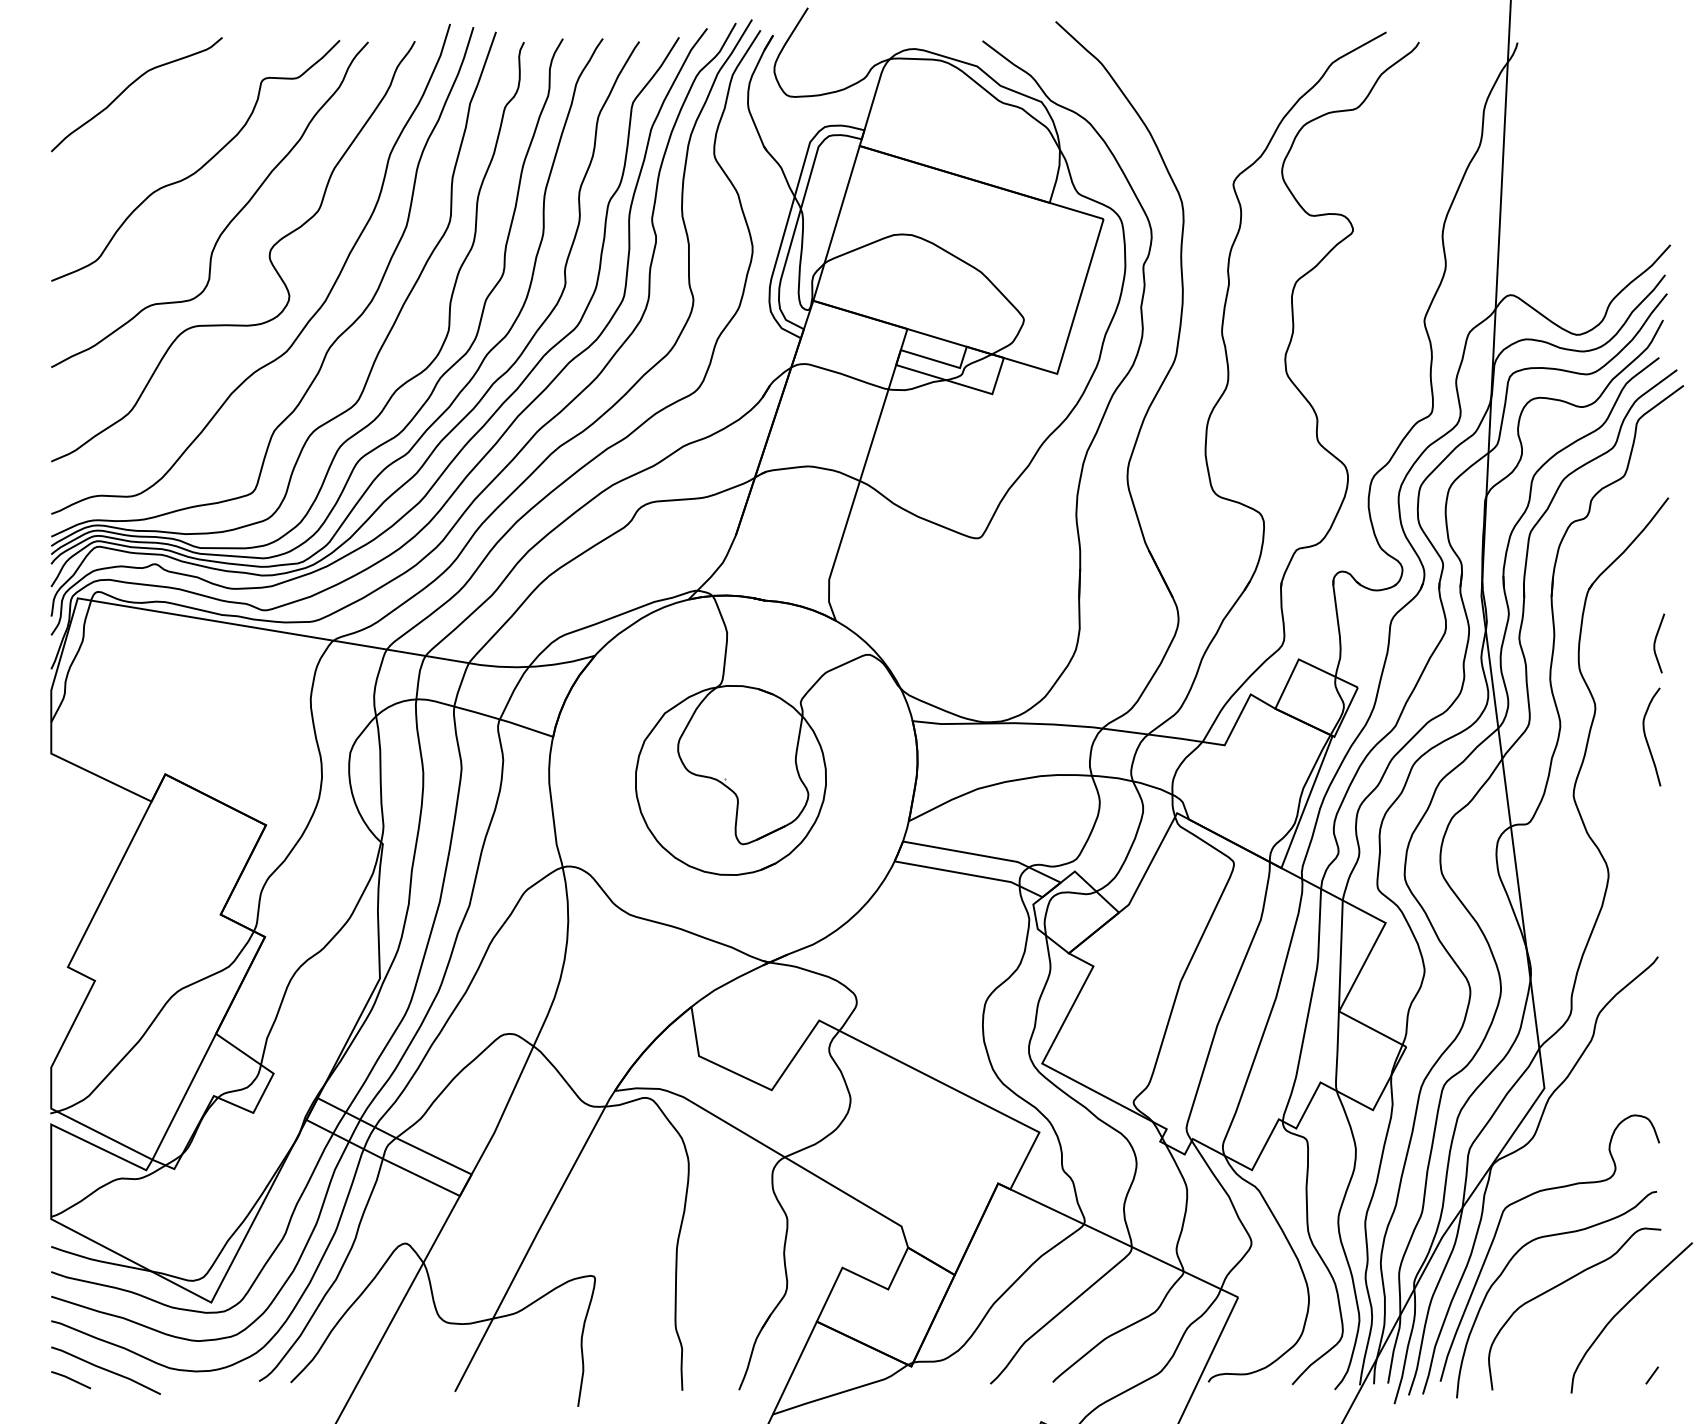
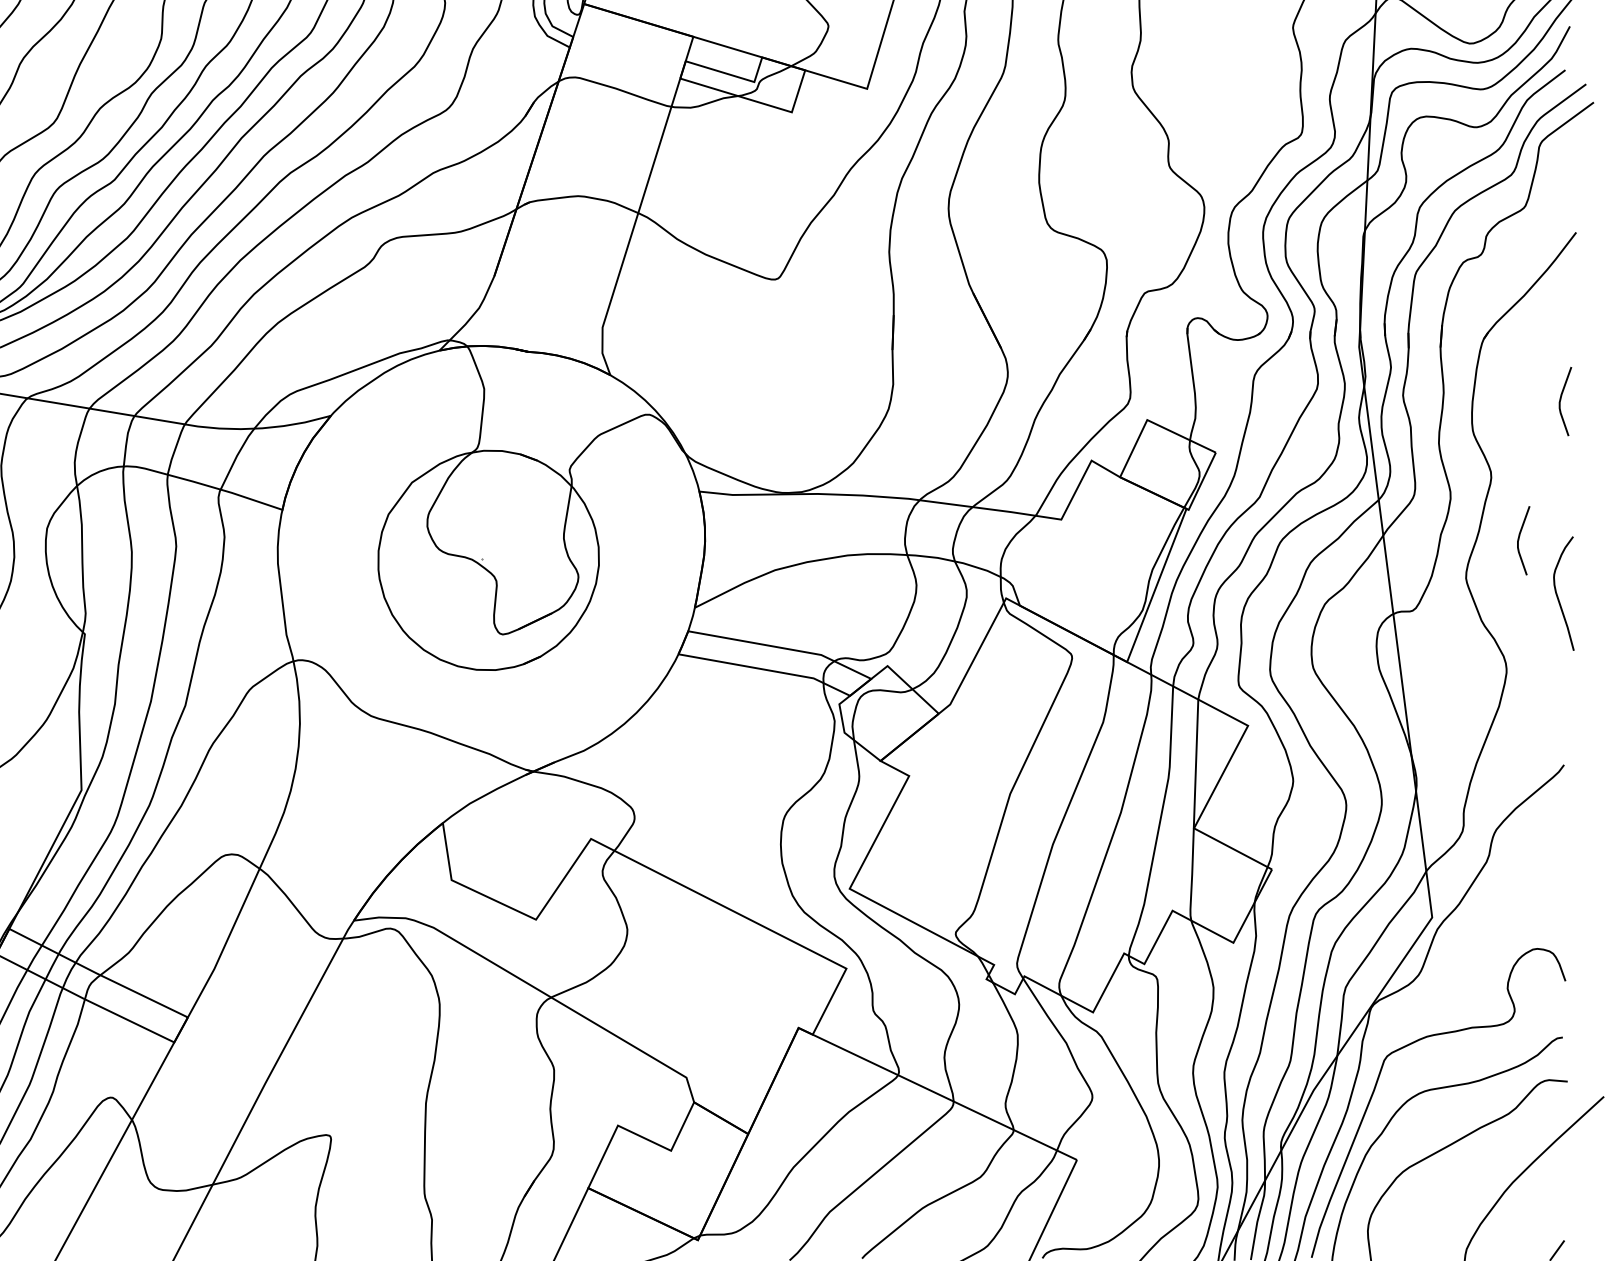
curve: (1646, 736) -> (1557, 592), moved
curve: (1619, 763) -> (1519, 540), added

